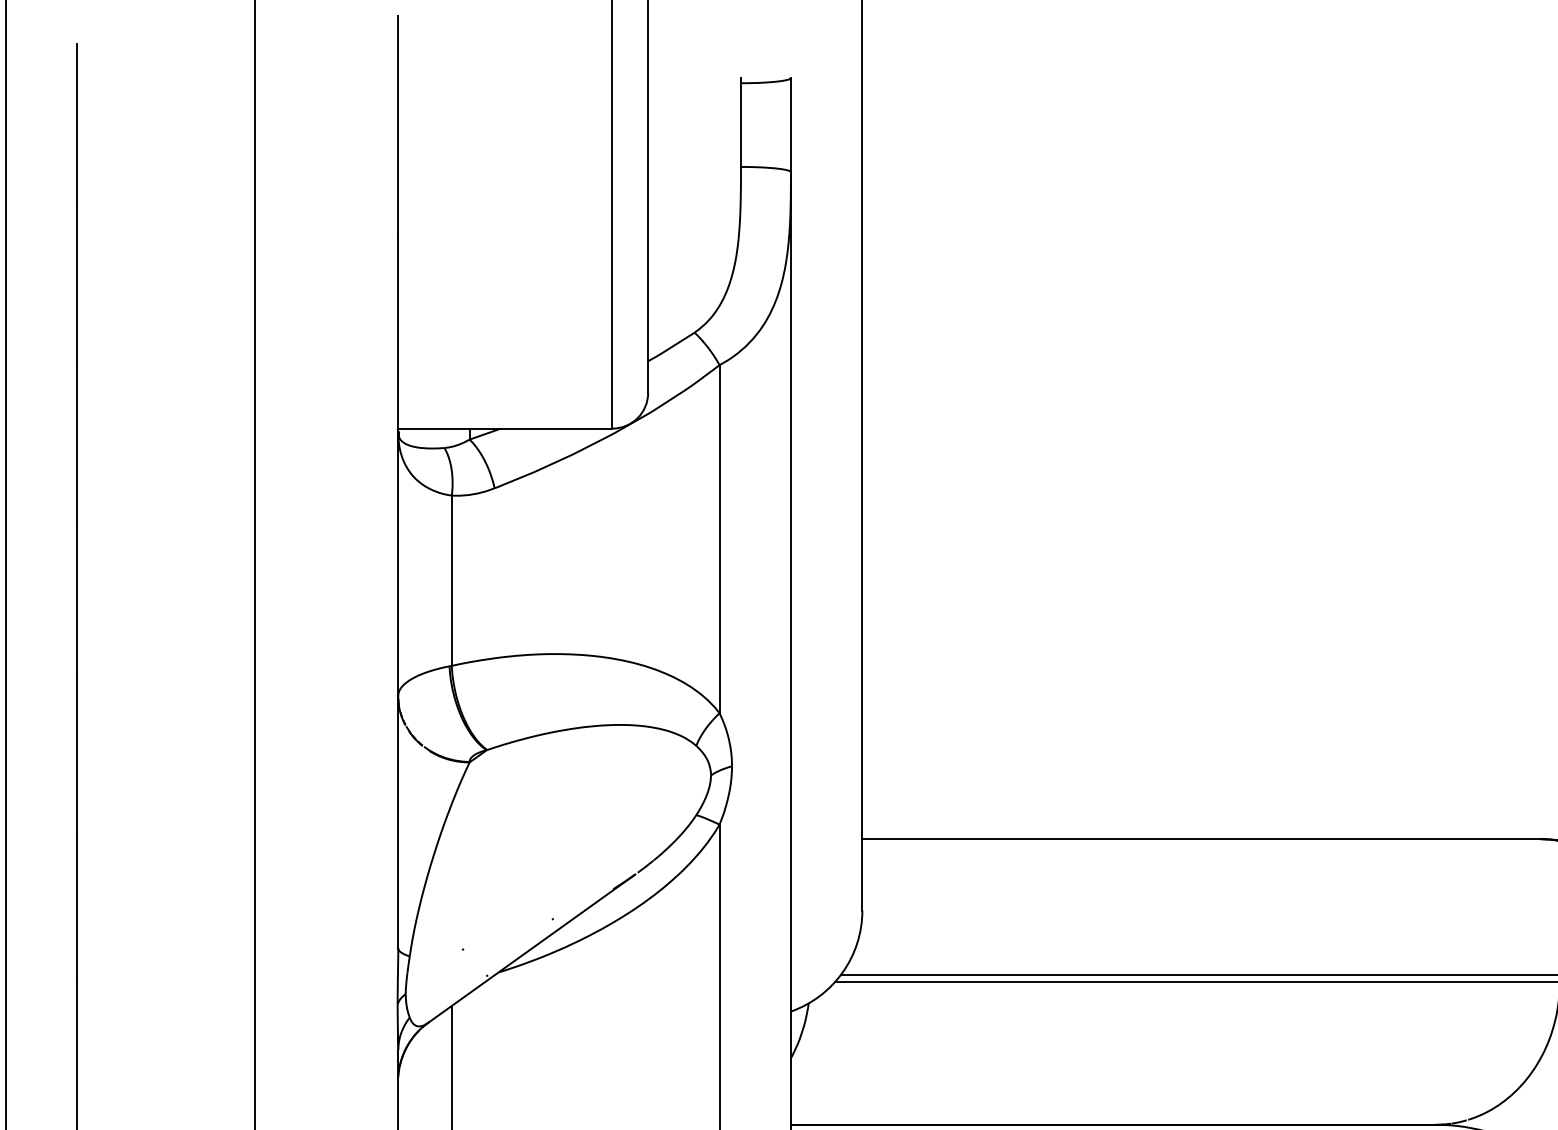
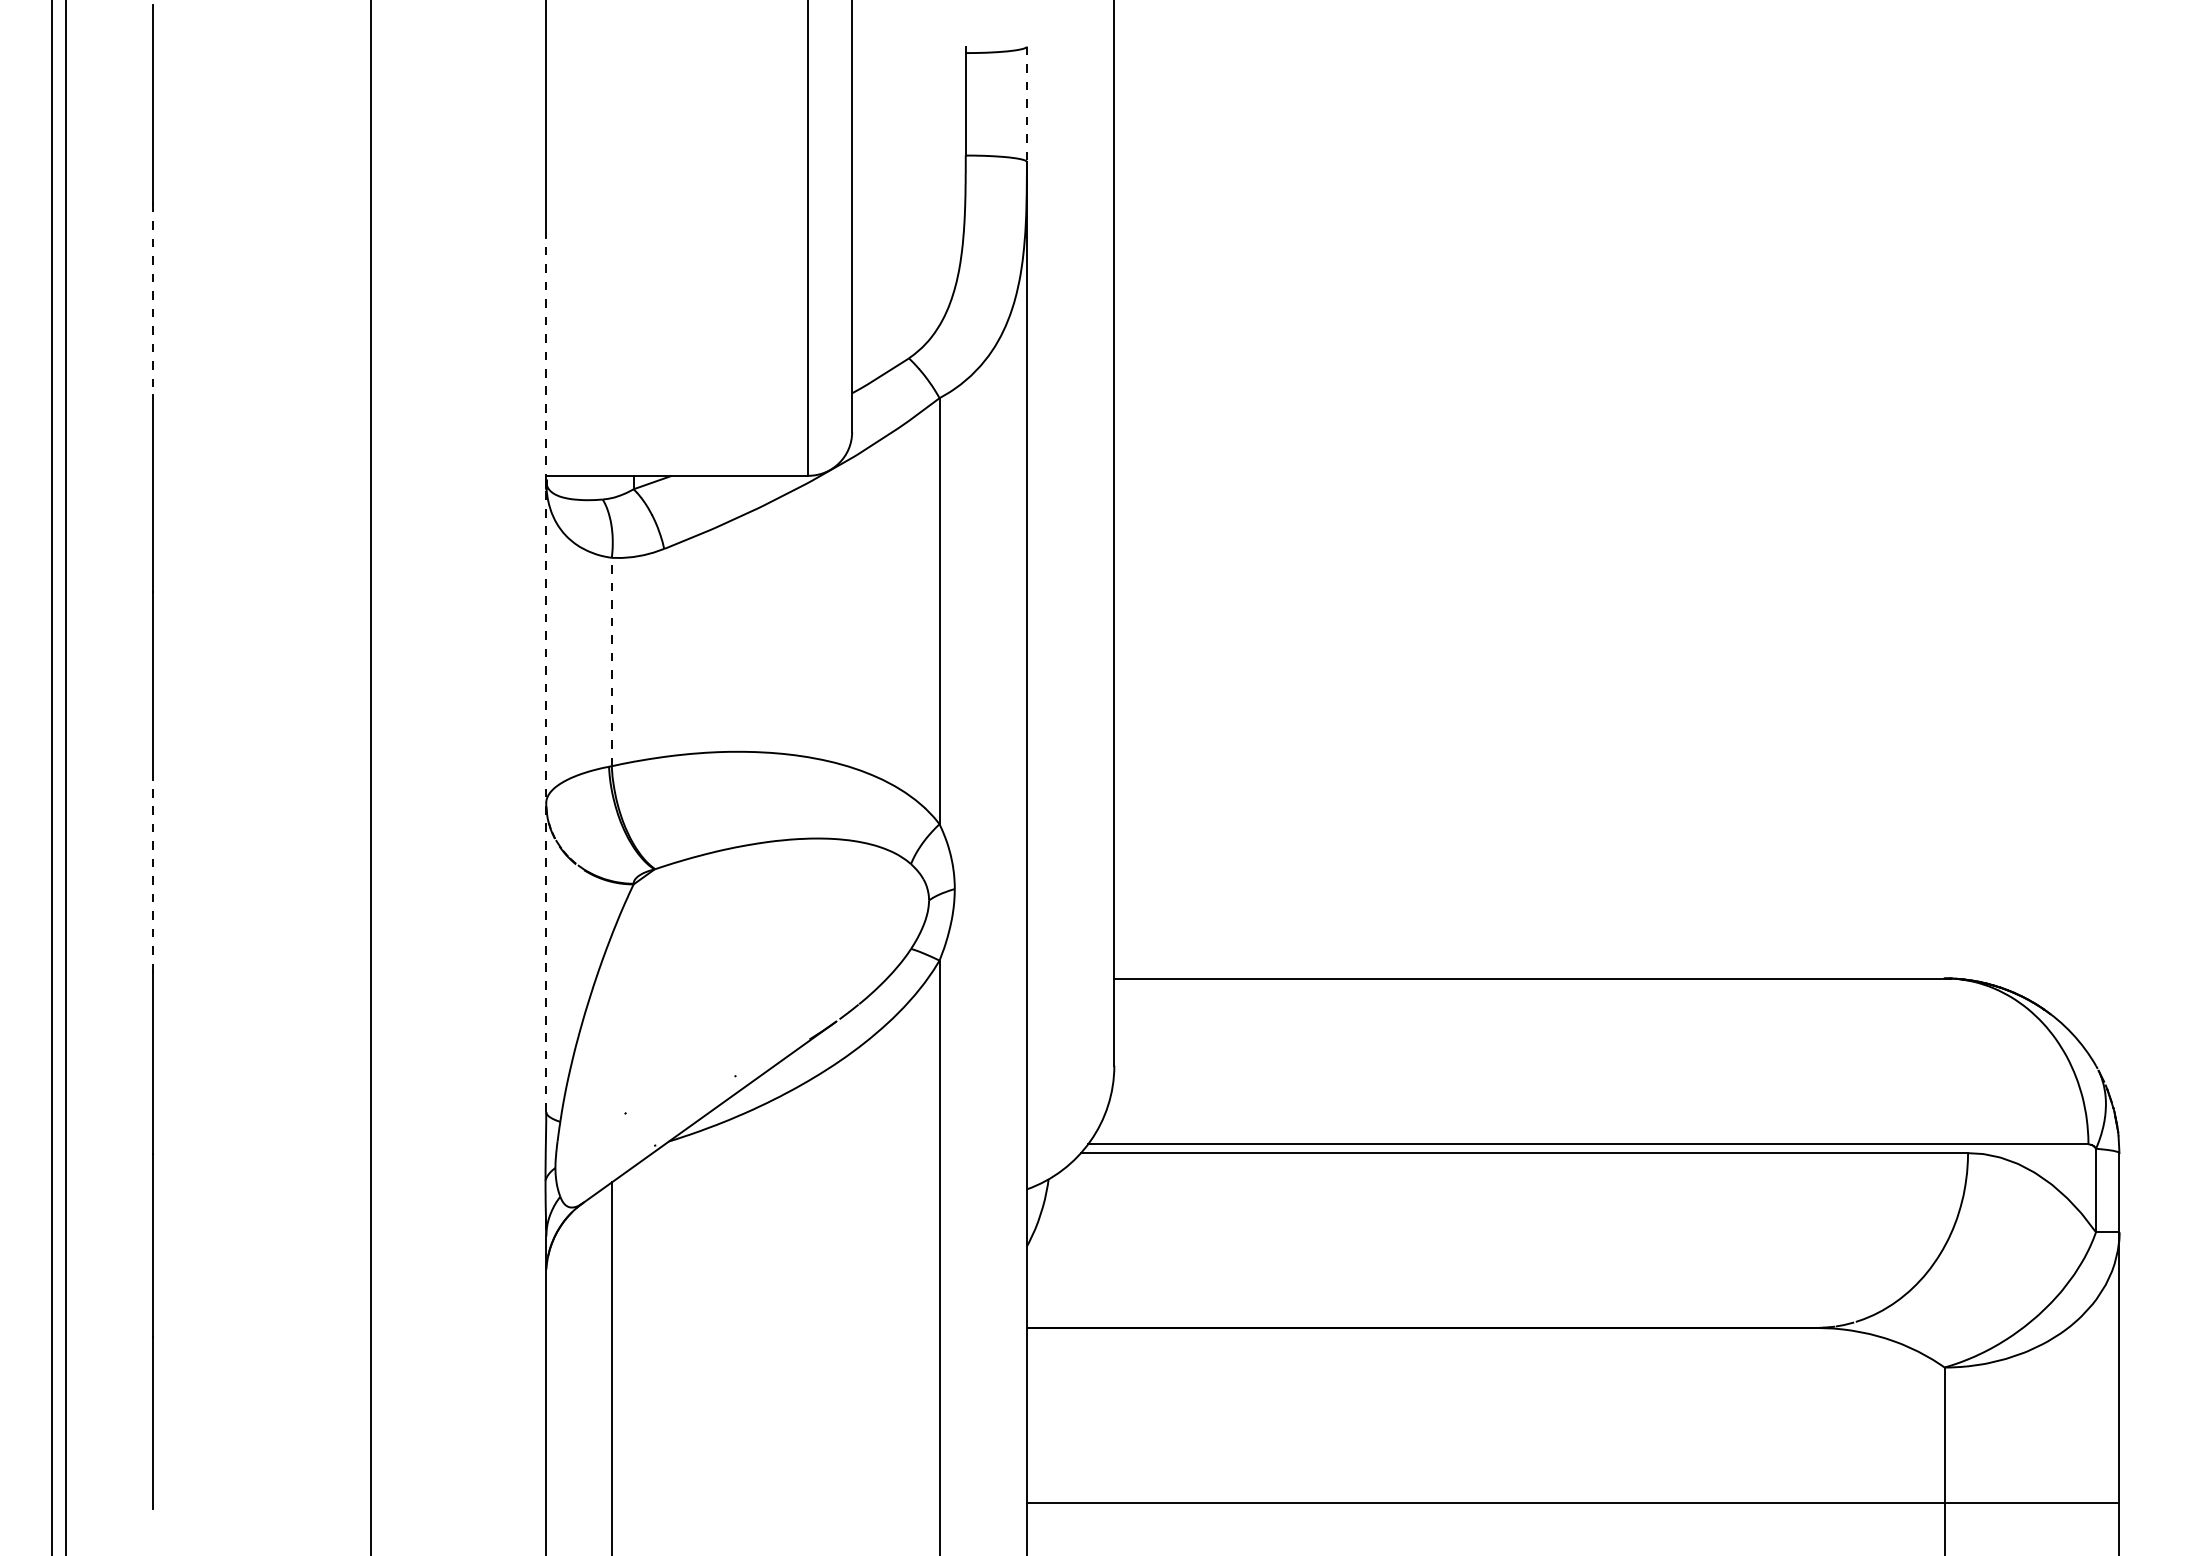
line: (790, 125) -> (1026, 104), solid -> dashed
line: (76, 284) -> (152, 299), solid -> dashed
line: (451, 580) -> (611, 661), solid -> dashed
line: (398, 591) -> (546, 675), solid -> dashed
line: (76, 755) -> (152, 876), solid -> dashed

